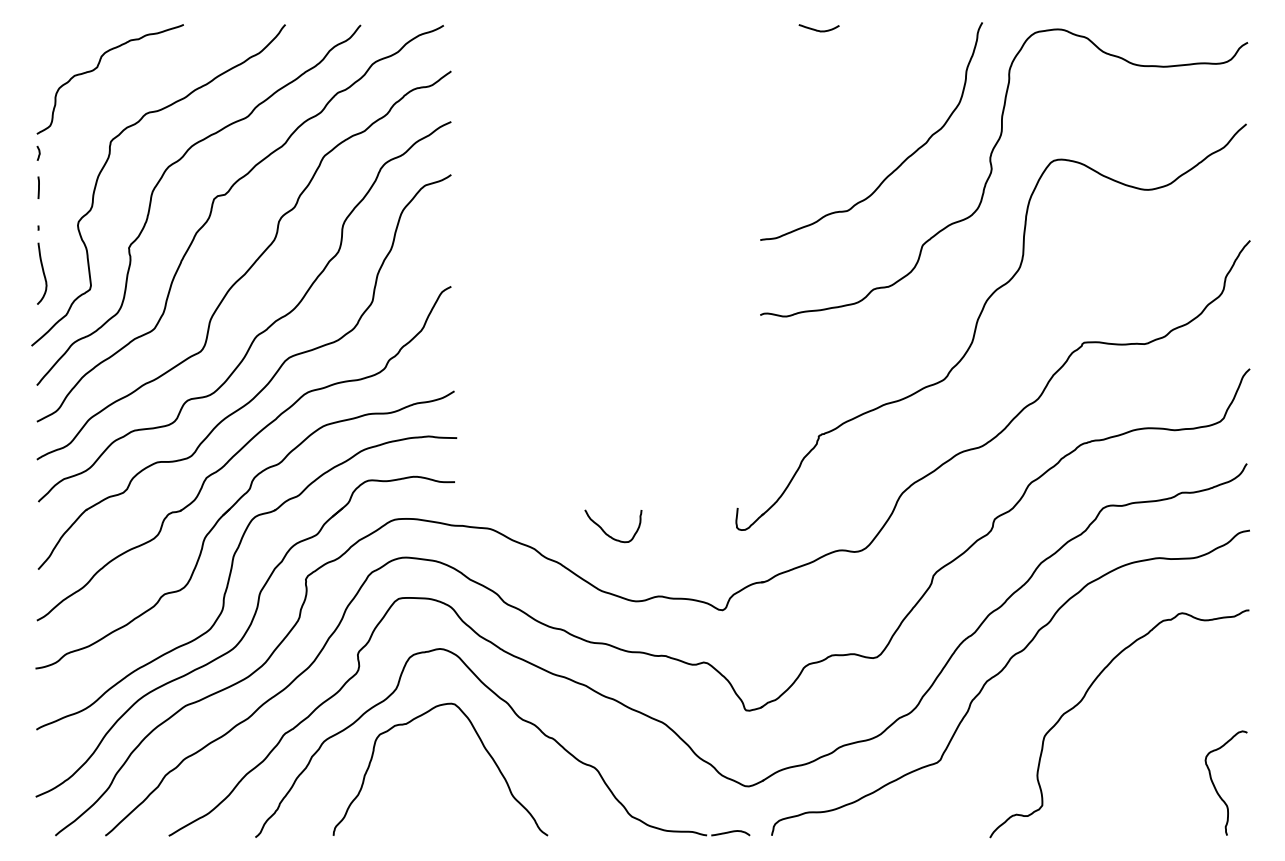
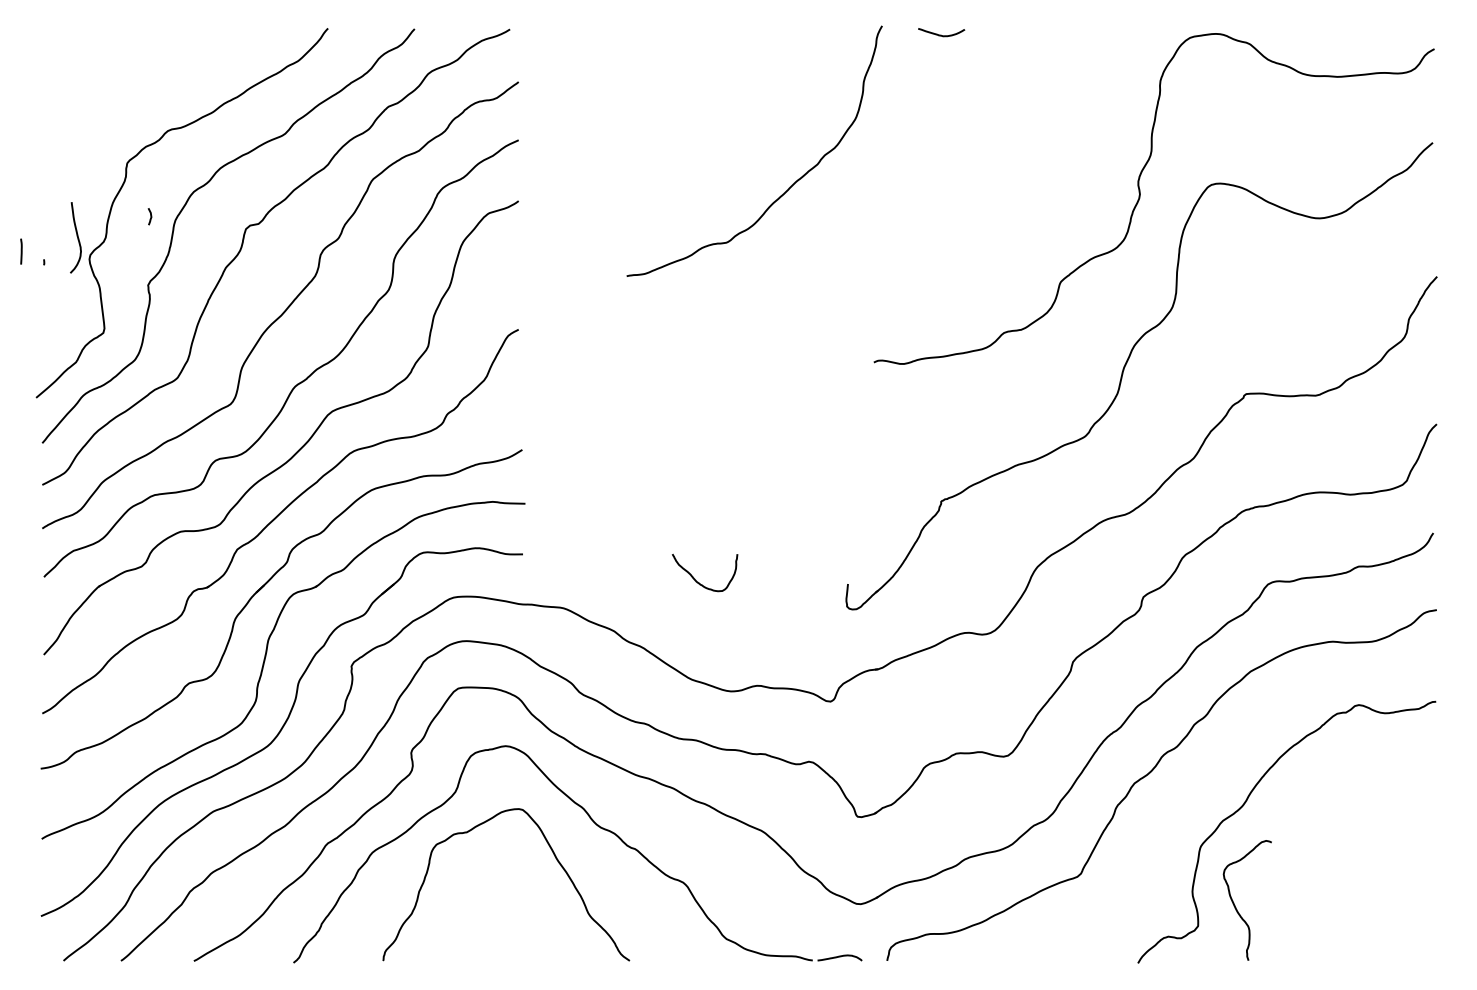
curve: (98, 67) -> (113, 77), removed
curve: (38, 153) -> (149, 216), moved
curve: (902, 161) -> (790, 185), moved
line: (38, 187) -> (21, 251), moved
curve: (42, 272) -> (76, 236), moved
curve: (606, 532) -> (697, 580), moved
curve: (1215, 786) -> (1235, 904), moved

